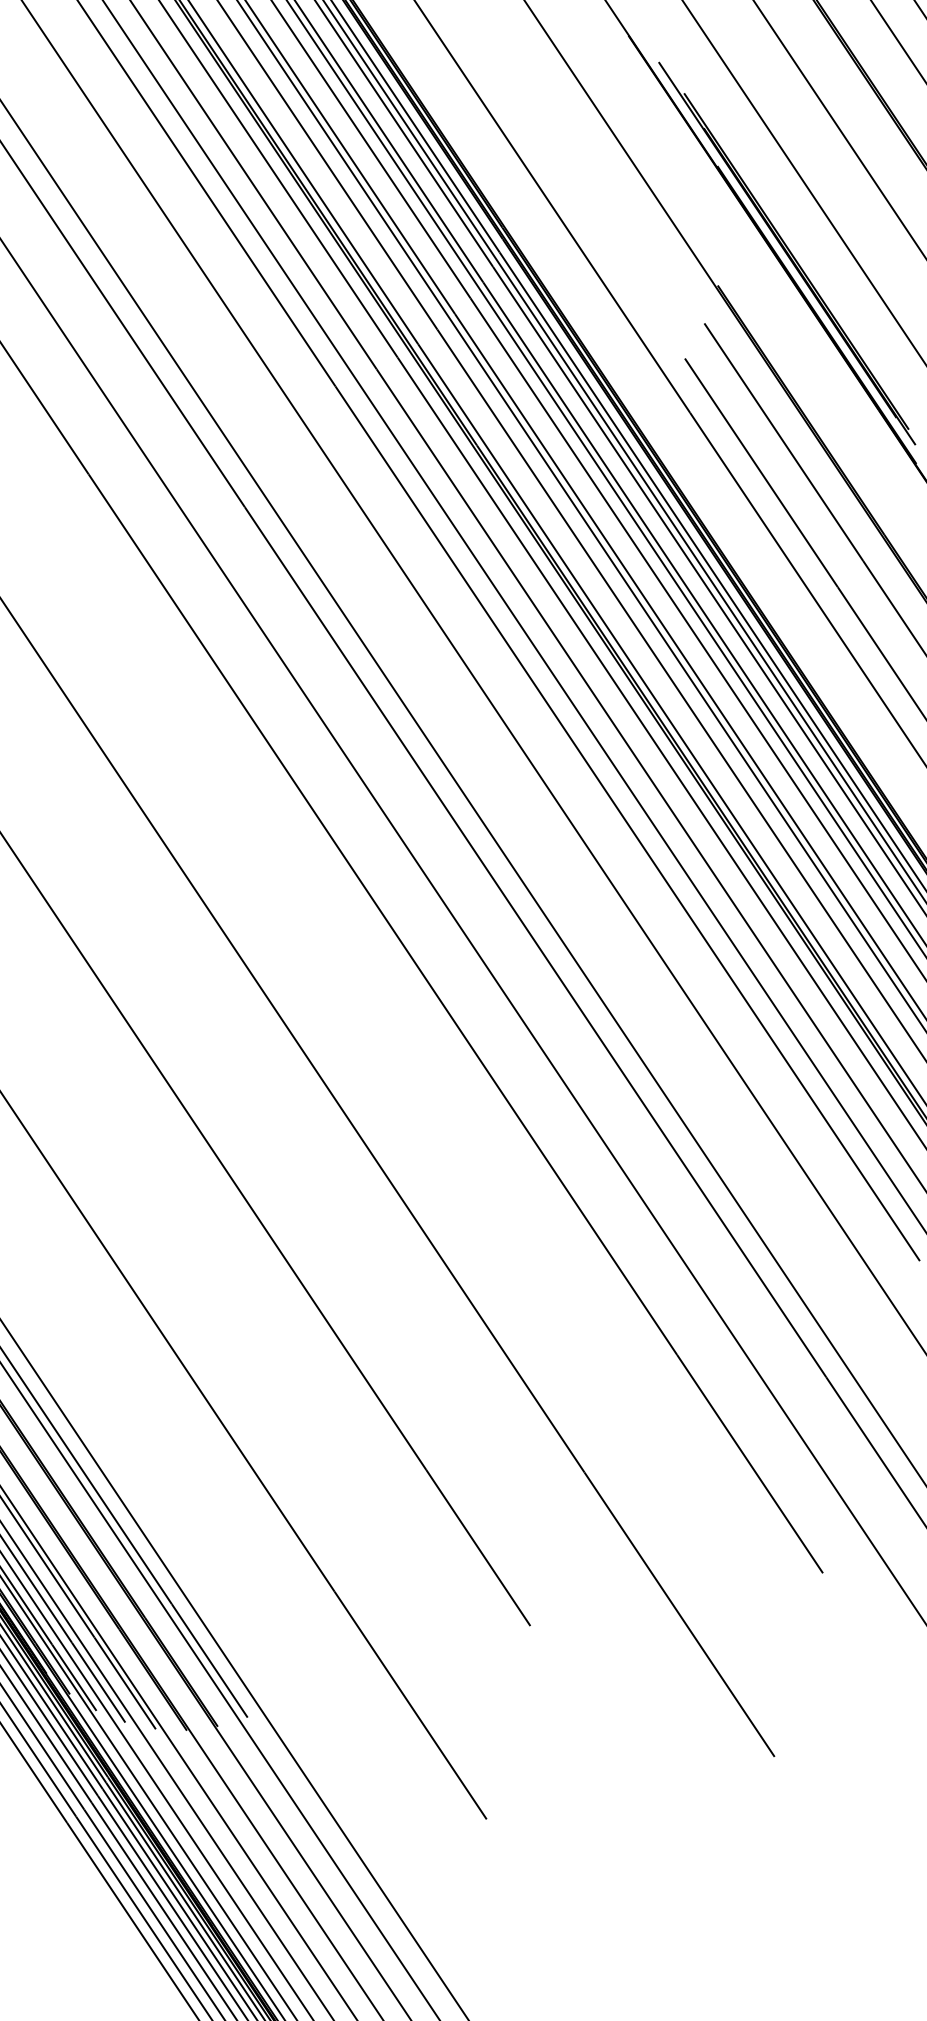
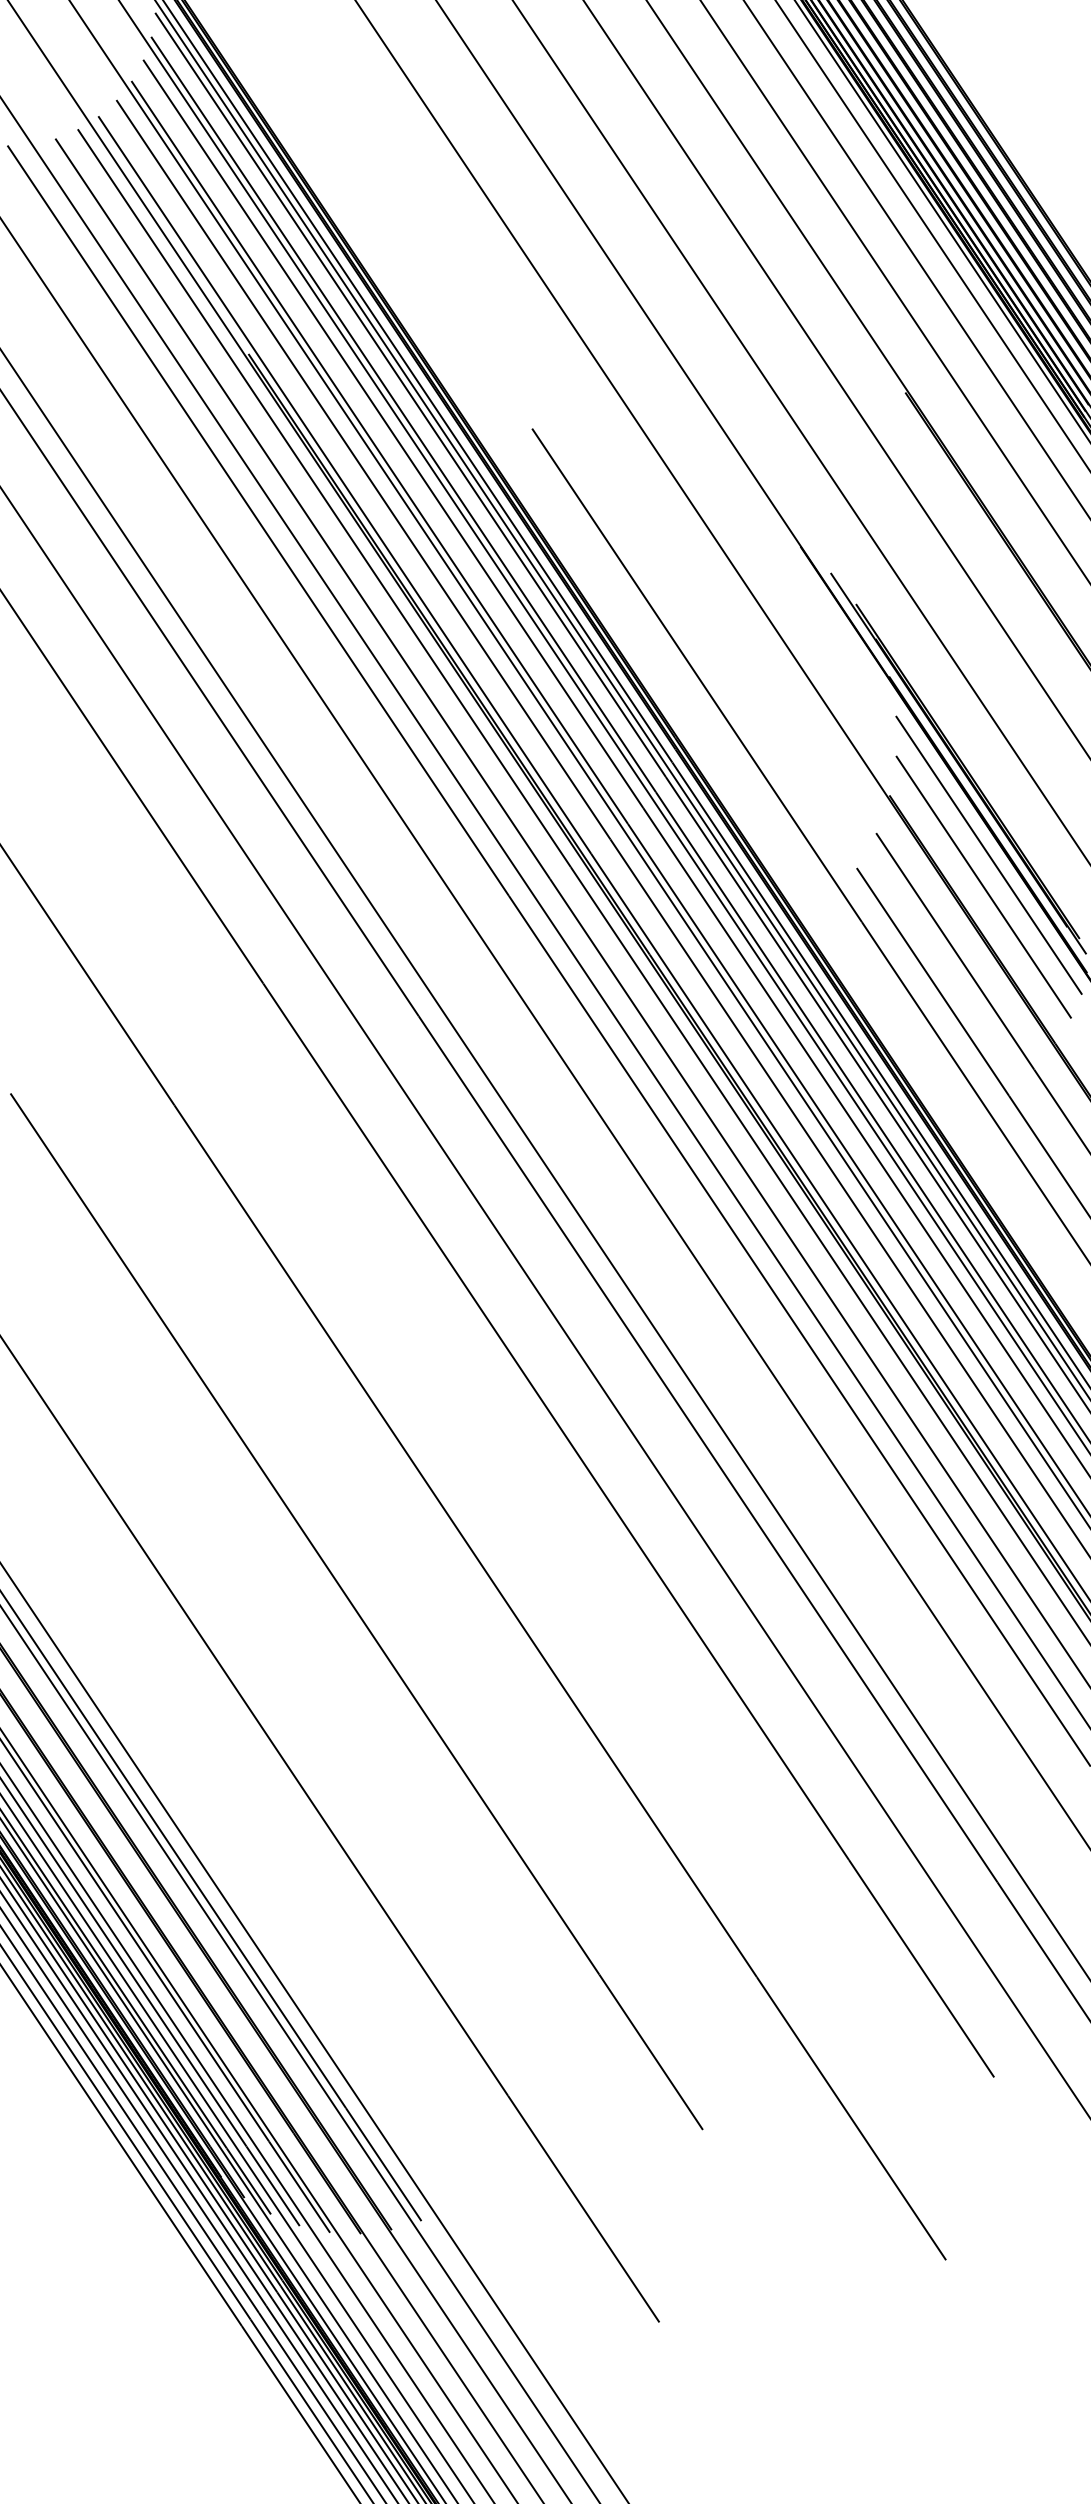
line: (817, 345) -> (988, 855), added
line: (812, 377) -> (983, 886), added

